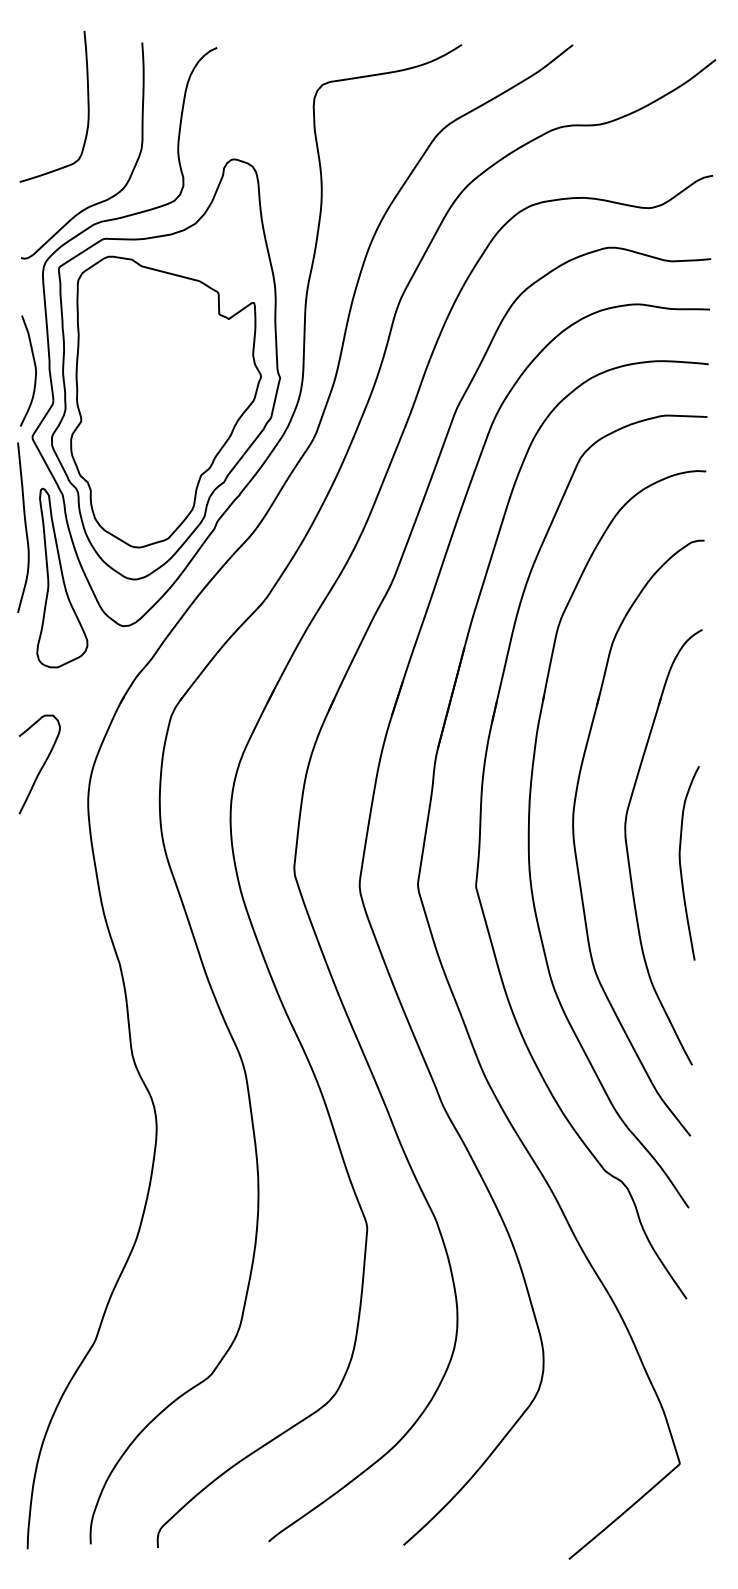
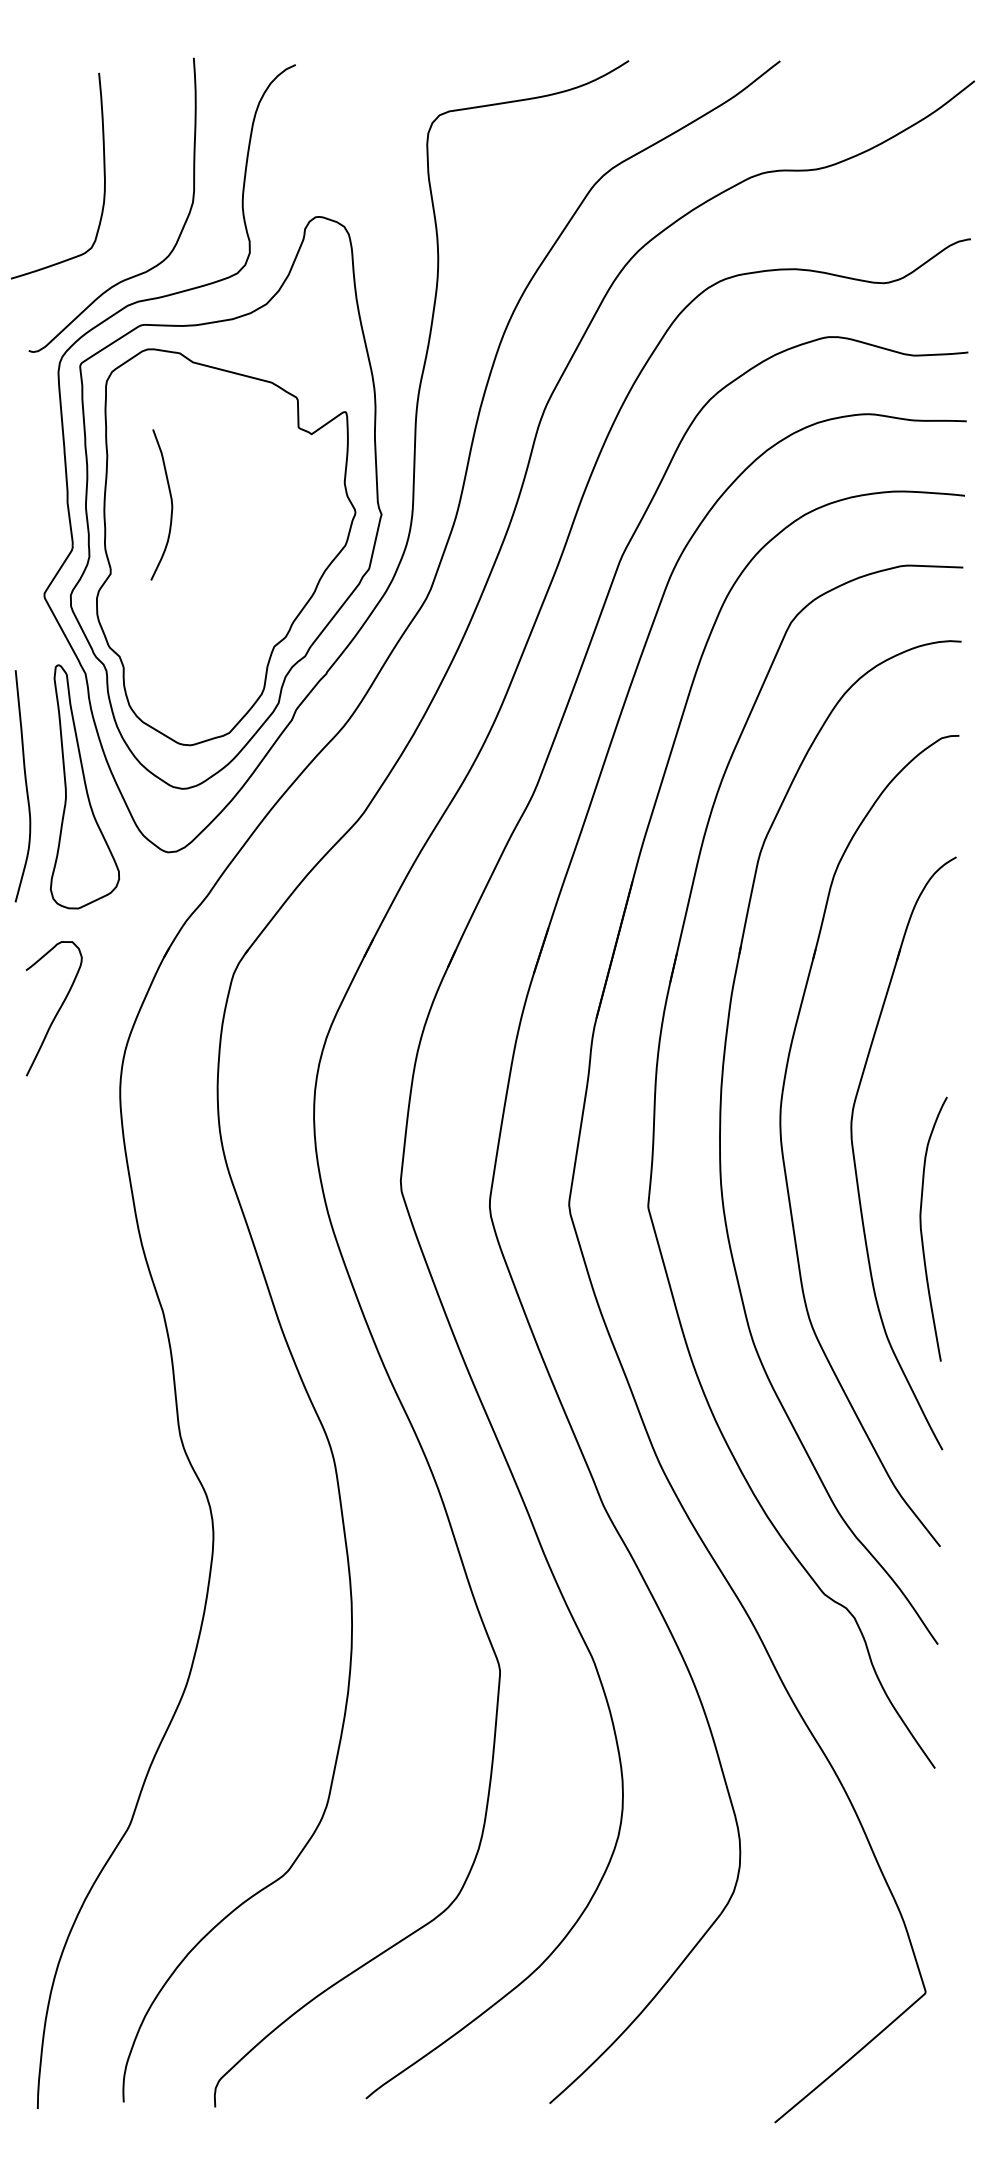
curve: (87, 106) -> (103, 175), moved
curve: (34, 367) -> (170, 500), moved
curve: (25, 527) -> (25, 786), moved
curve: (42, 765) -> (57, 1010), moved
curve: (681, 865) -> (922, 1231), moved

